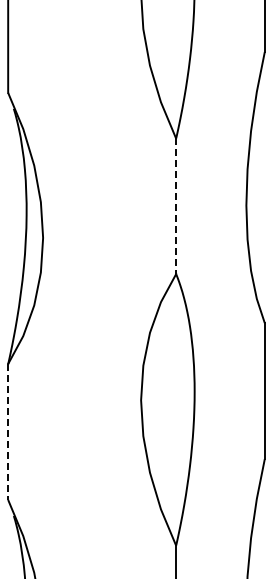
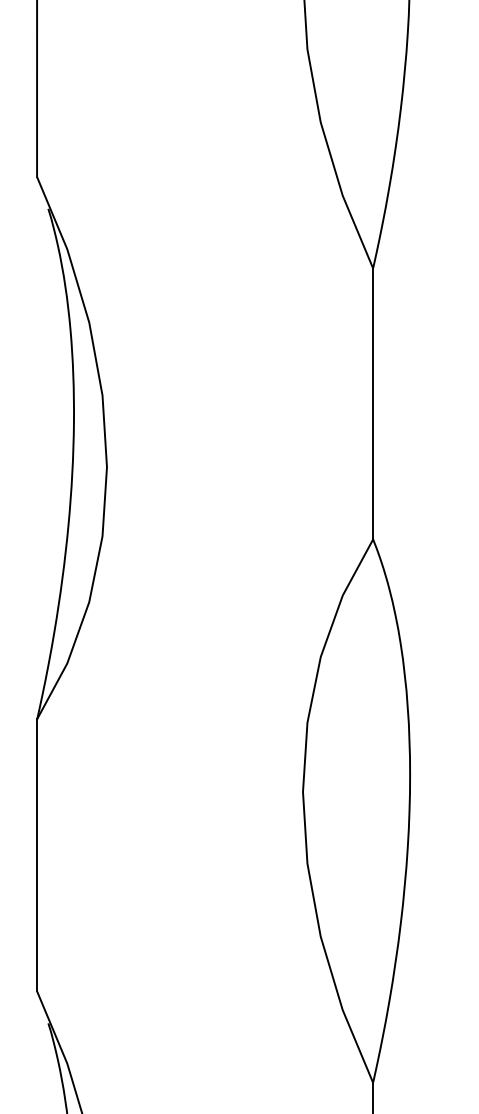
line: (176, 206) -> (373, 404), dashed -> solid
line: (8, 432) -> (37, 856), dashed -> solid

